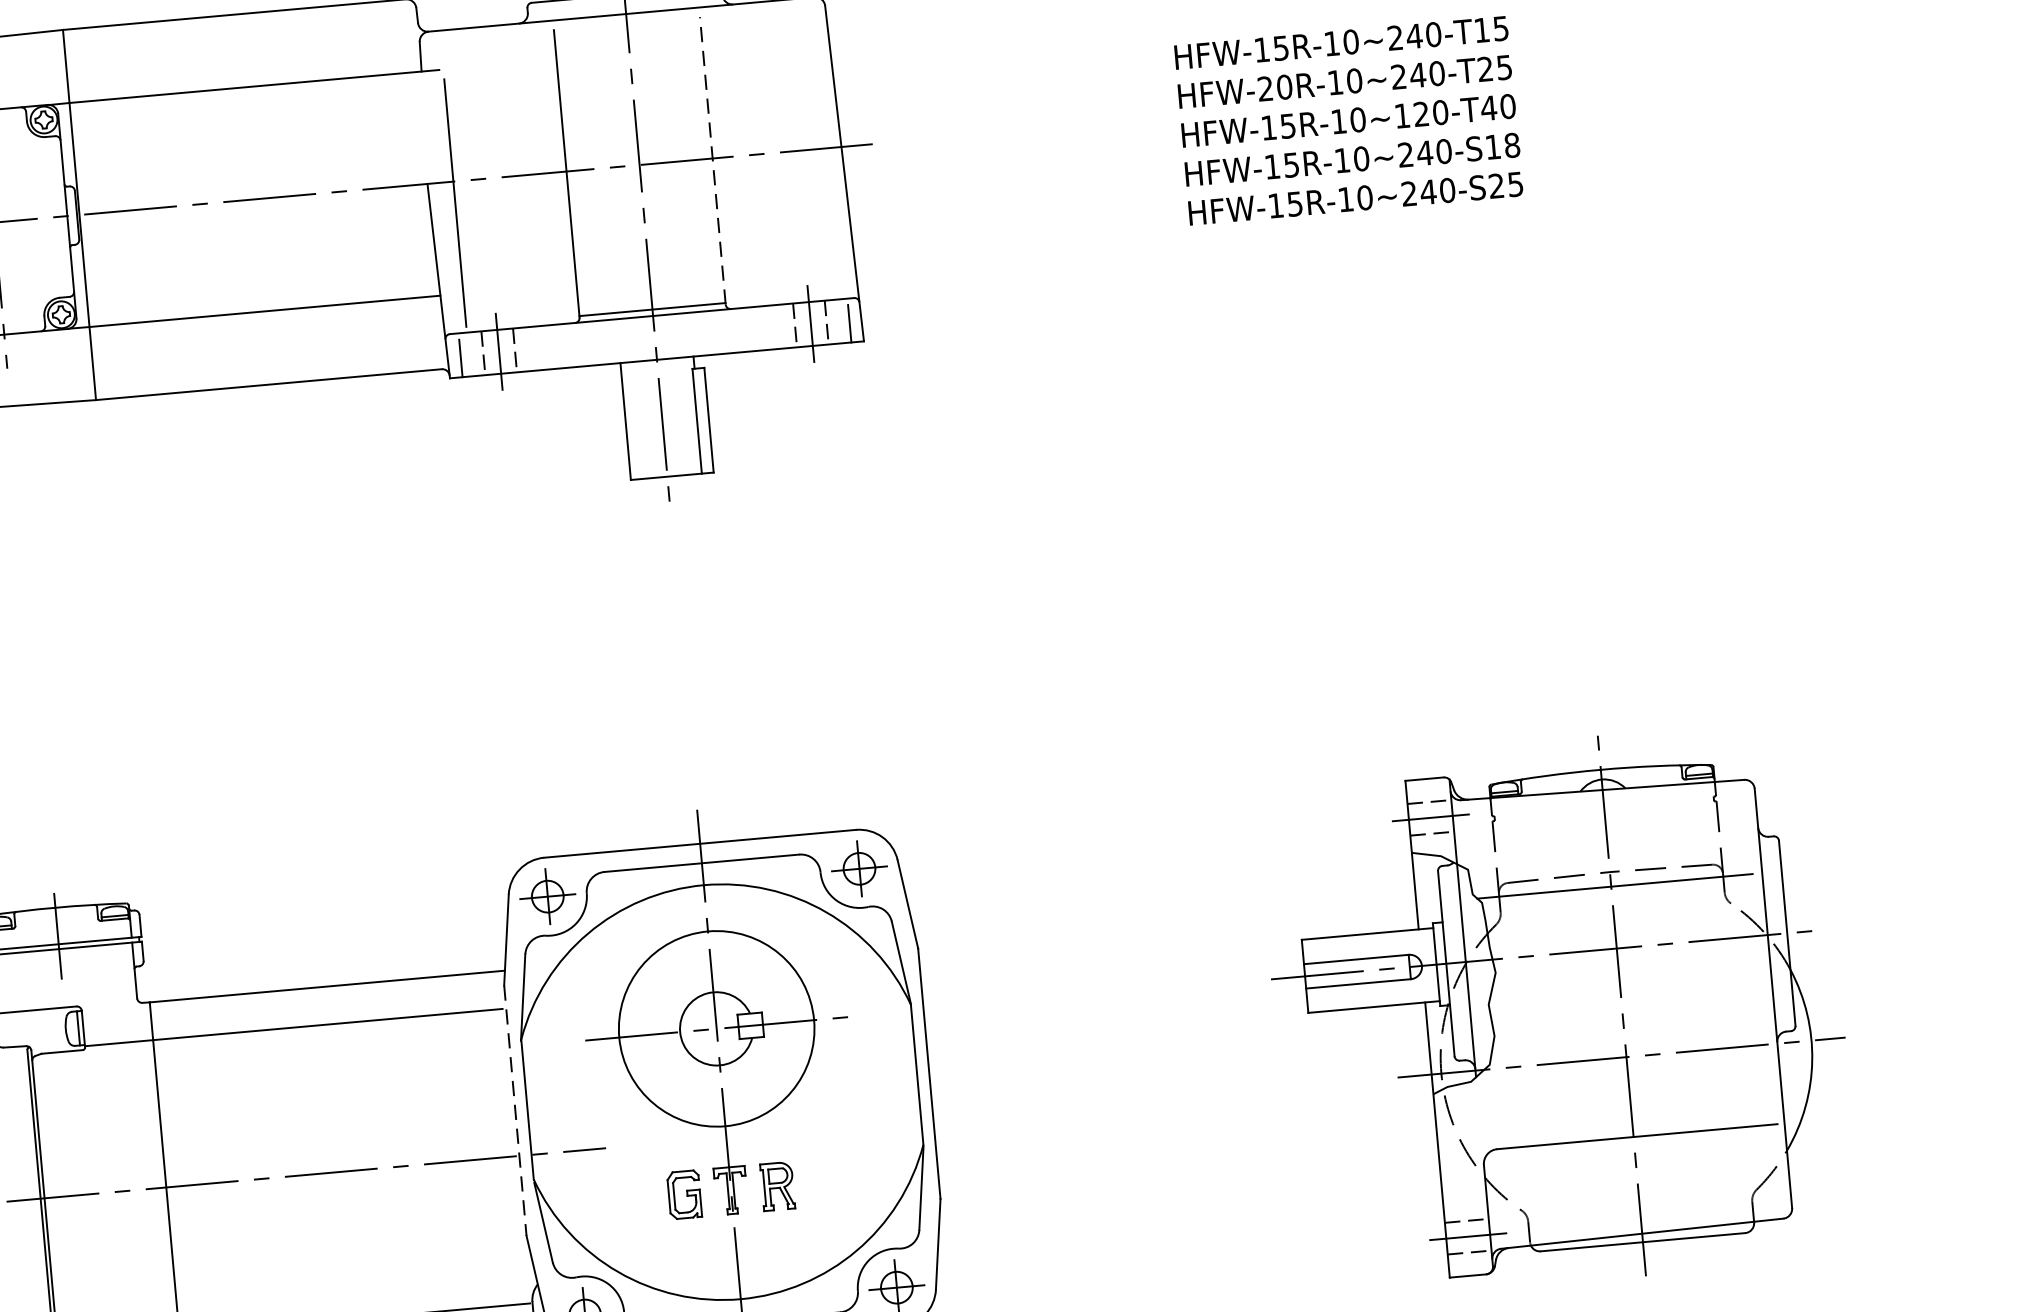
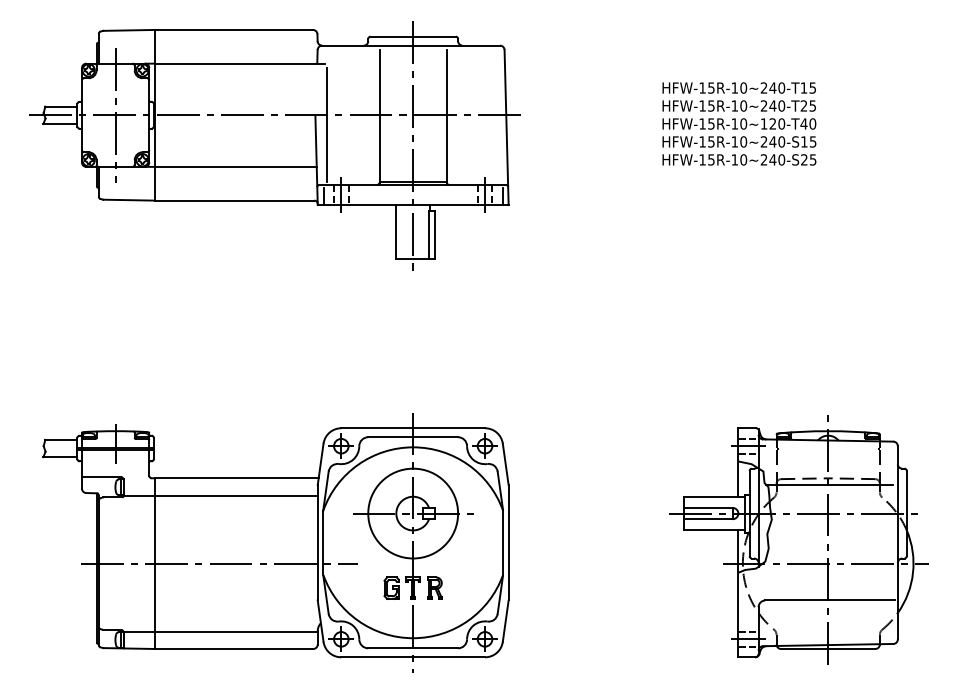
text: (1273, 87) -> (706, 105), HFW-20R-10~240-T25 -> HFW-15R-10~240-T25
text: (1510, 144) -> (812, 141), HFW-15R-10~240-S18 -> HFW-15R-10~240-S15
line: (711, 159) -> (446, 115), dashed -> solid
line: (514, 1110) -> (317, 542), dashed -> solid

